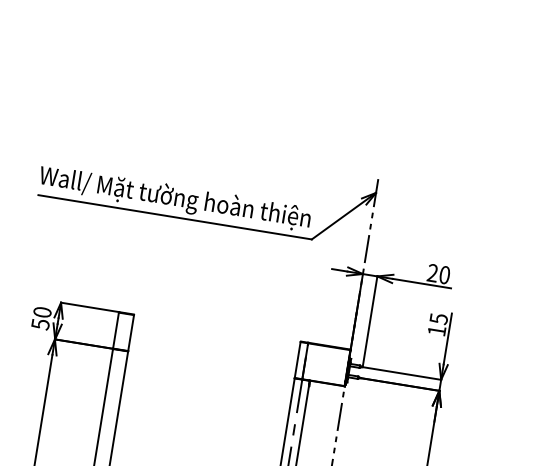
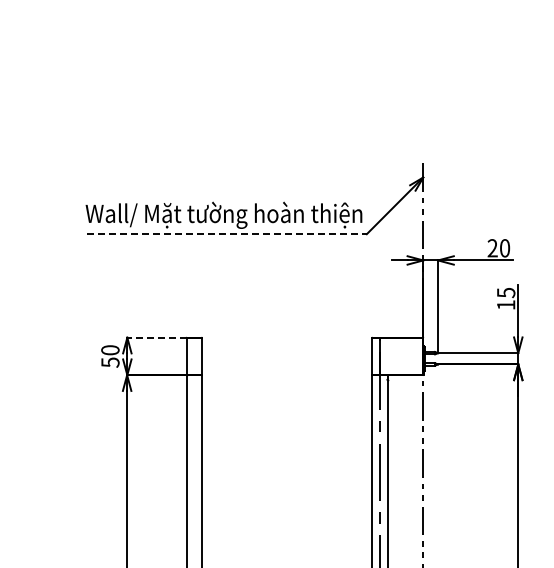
line: (175, 217) -> (227, 234), solid -> dashed
line: (90, 307) -> (157, 337), solid -> dashed

